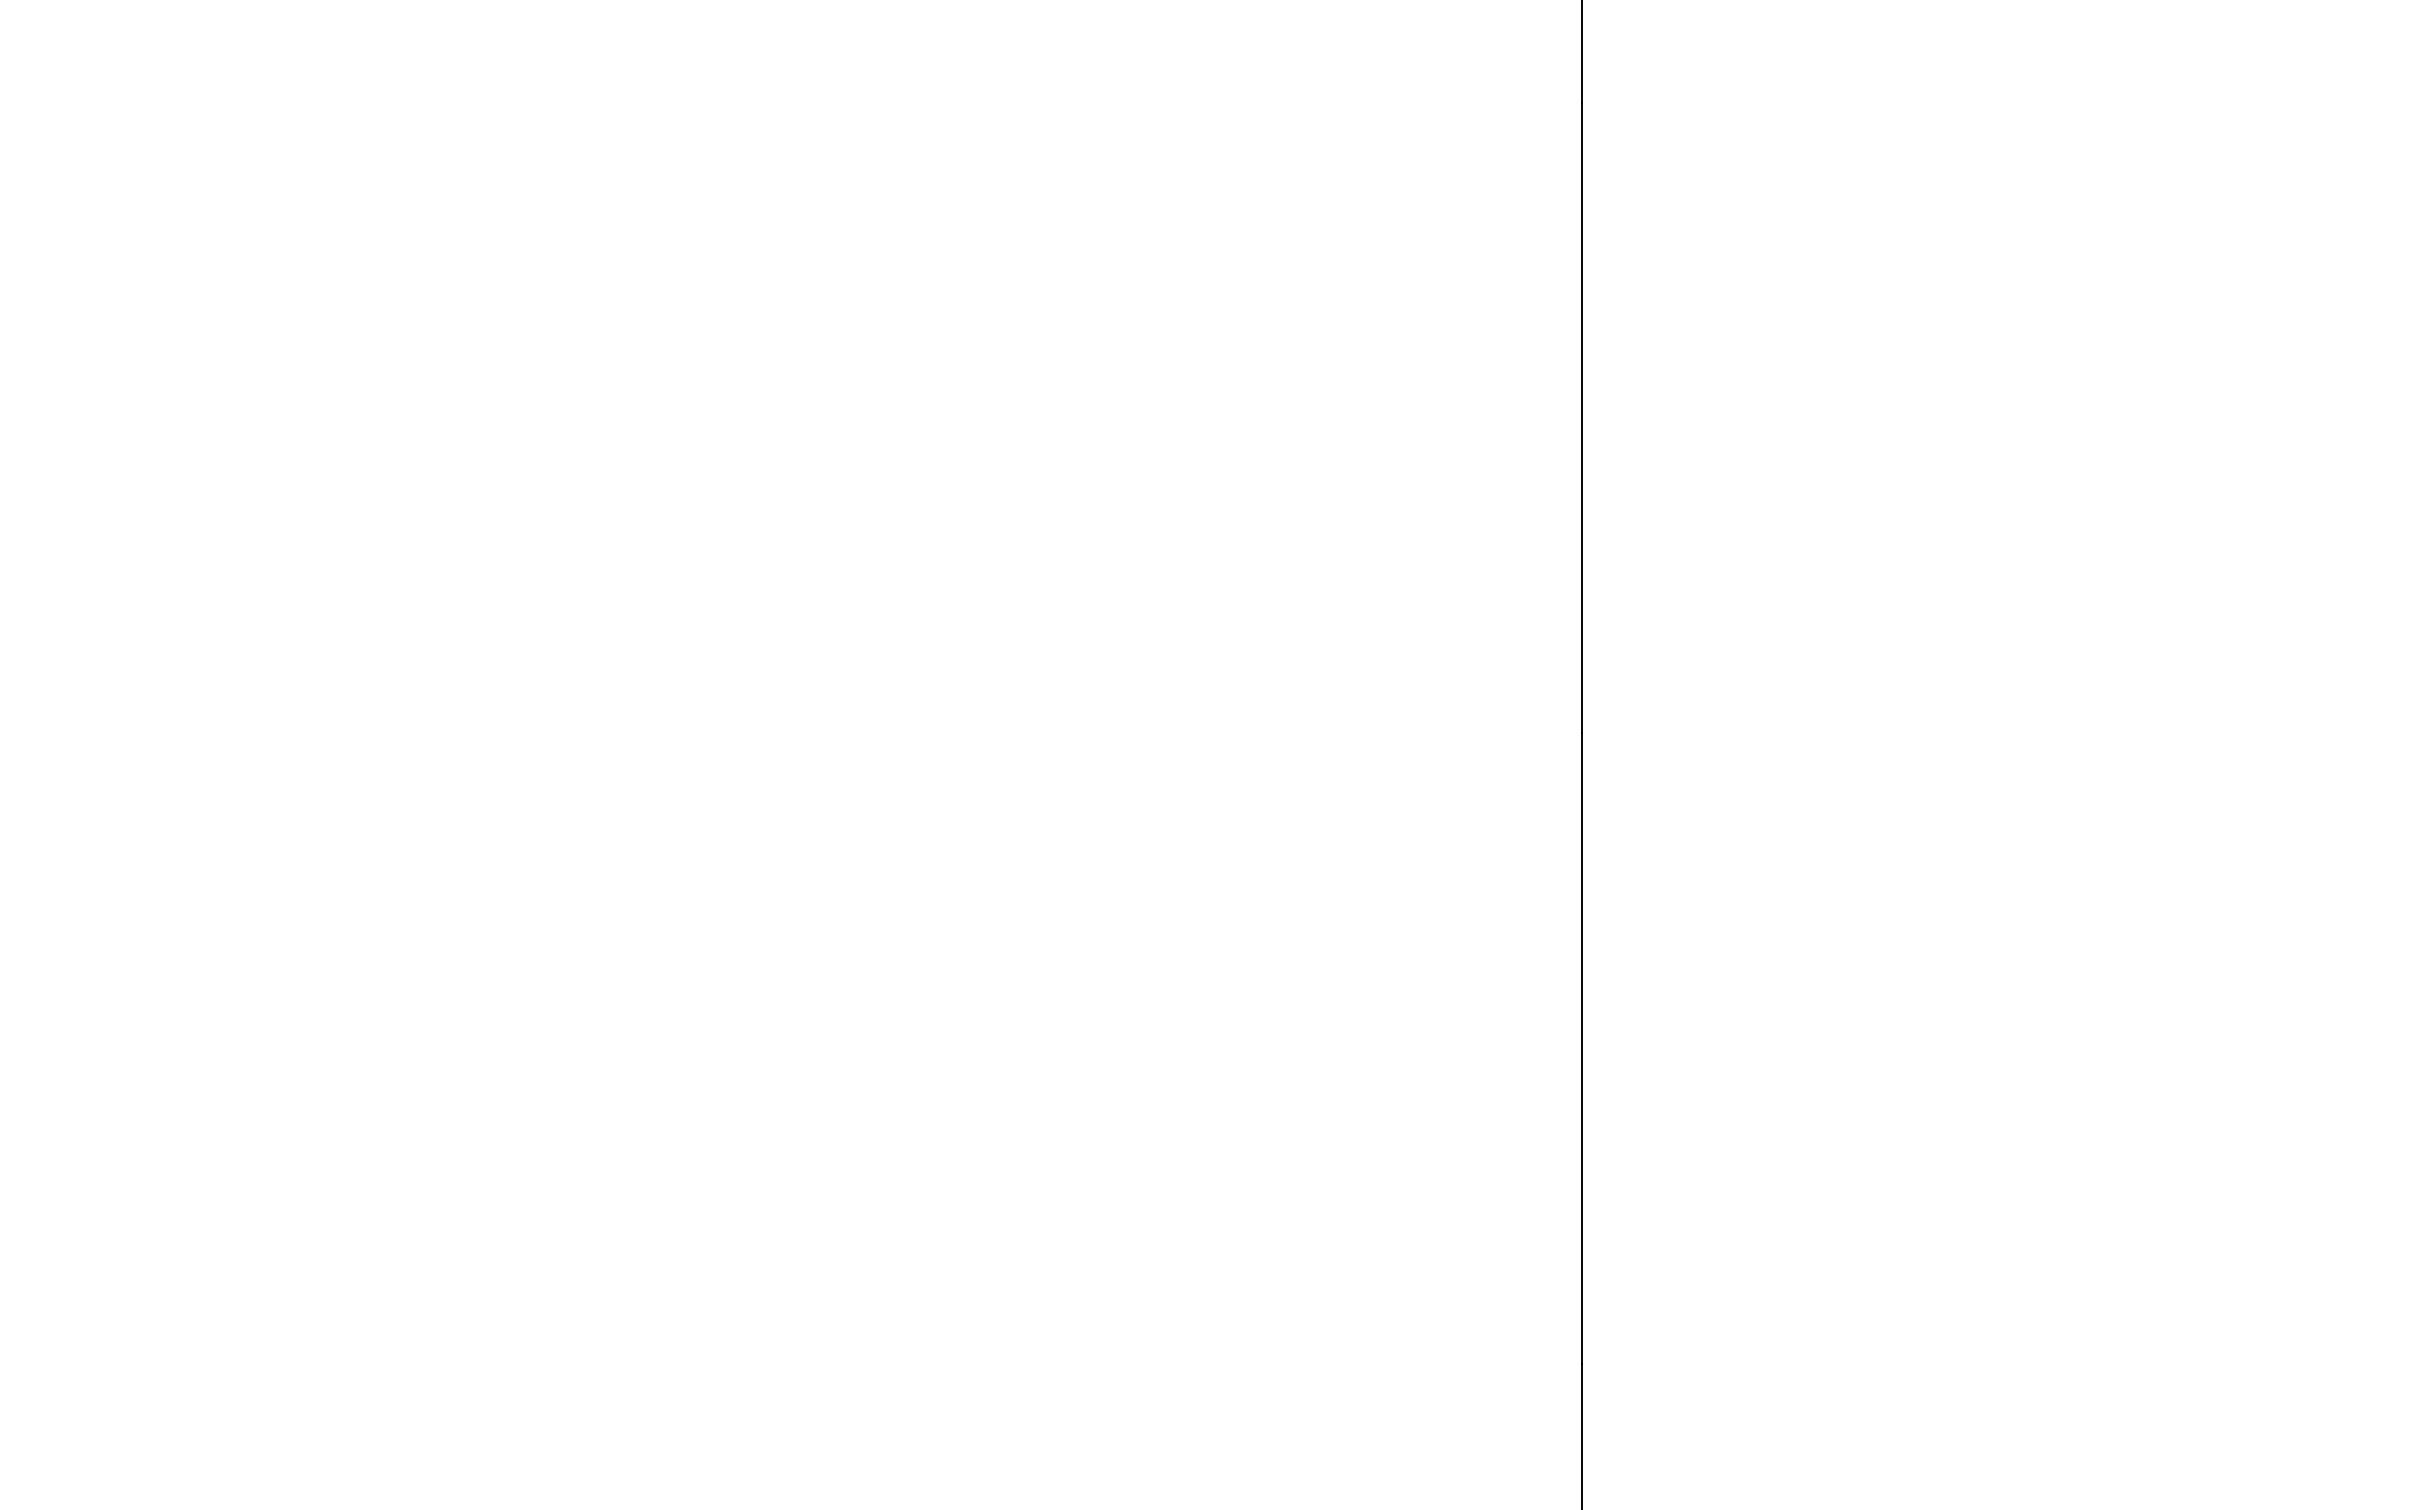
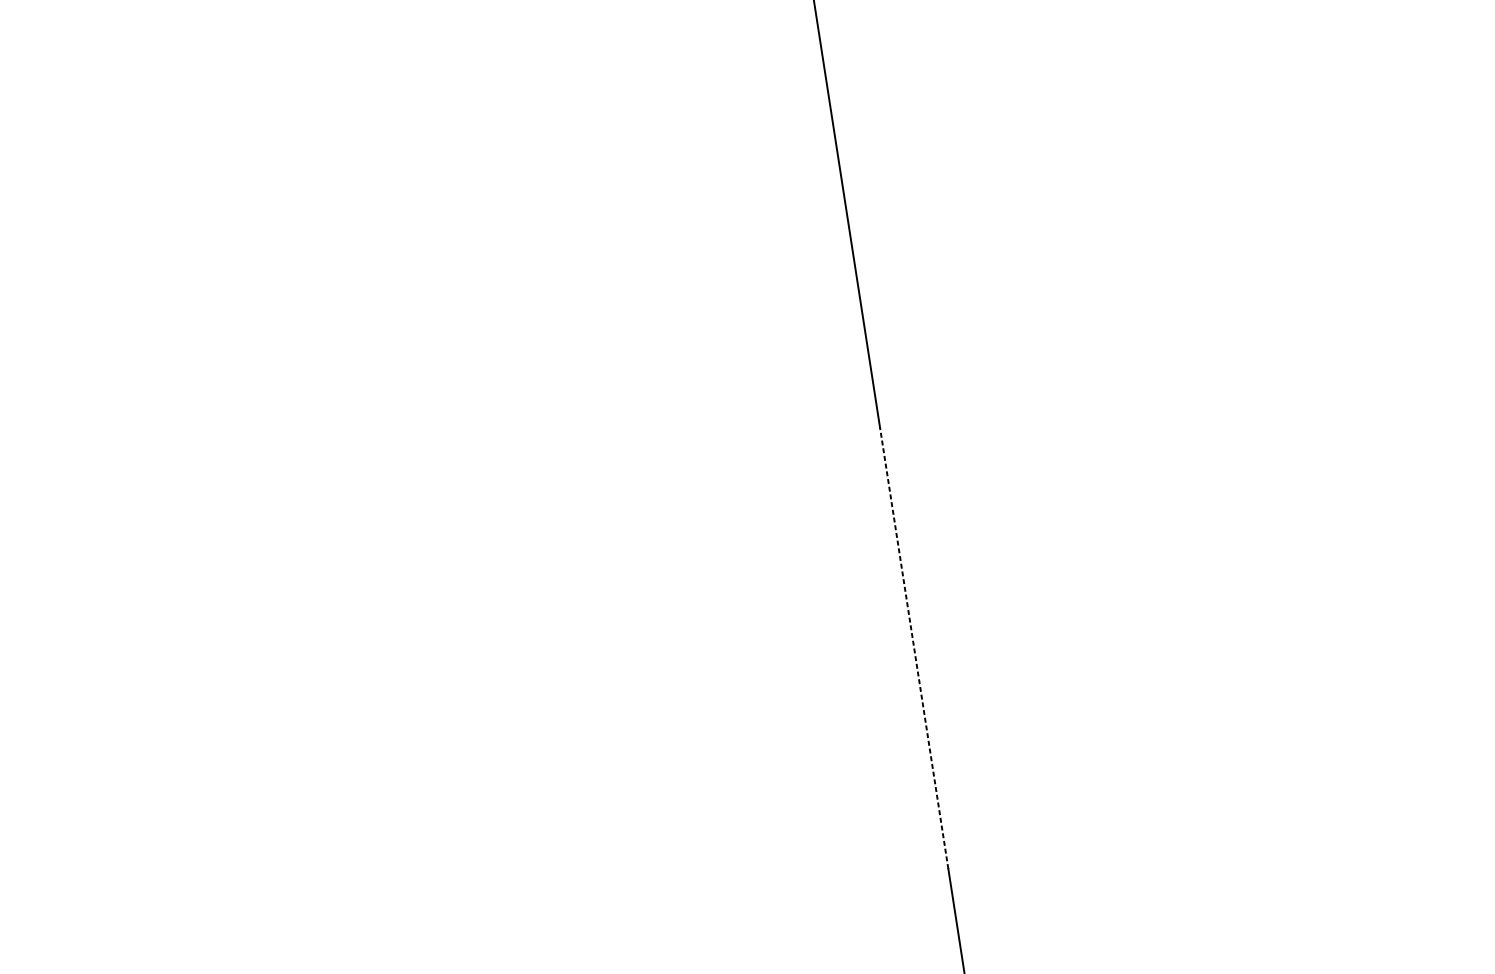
line: (1581, 1048) -> (914, 648), solid -> dashed

